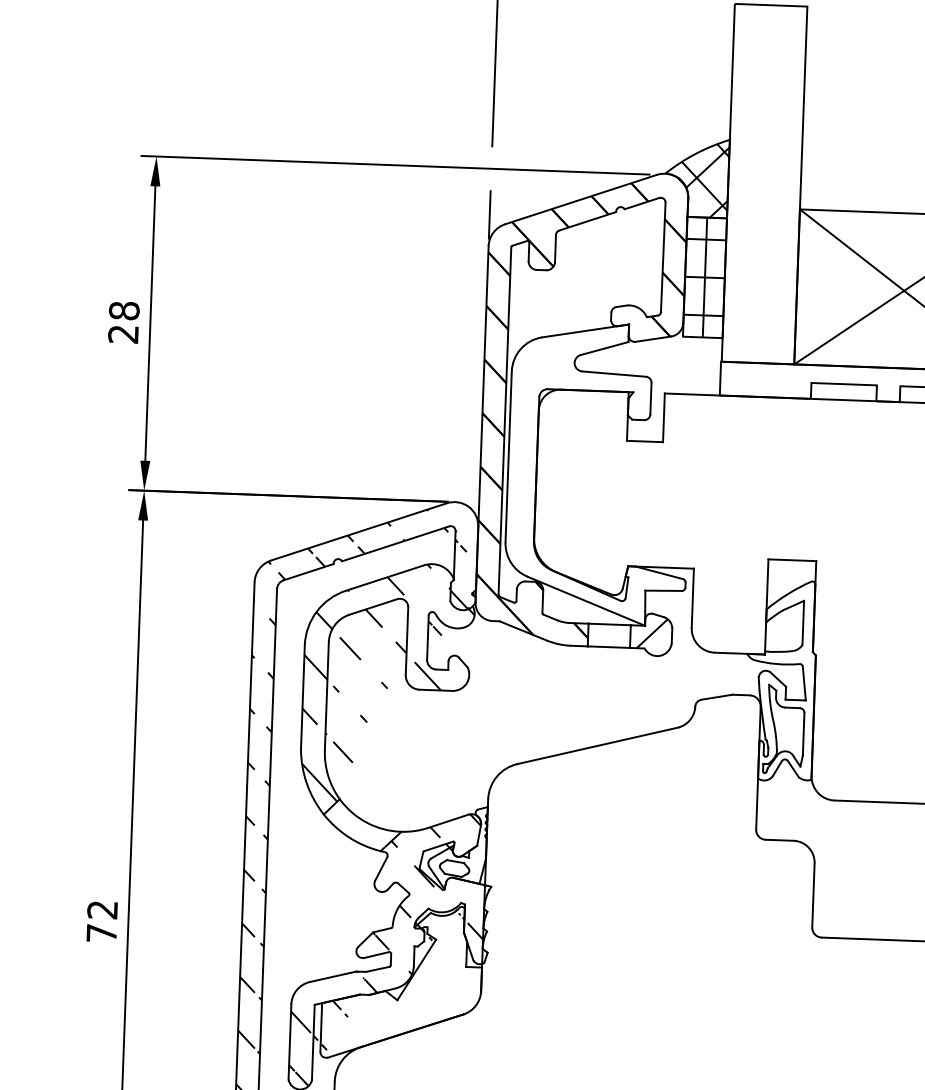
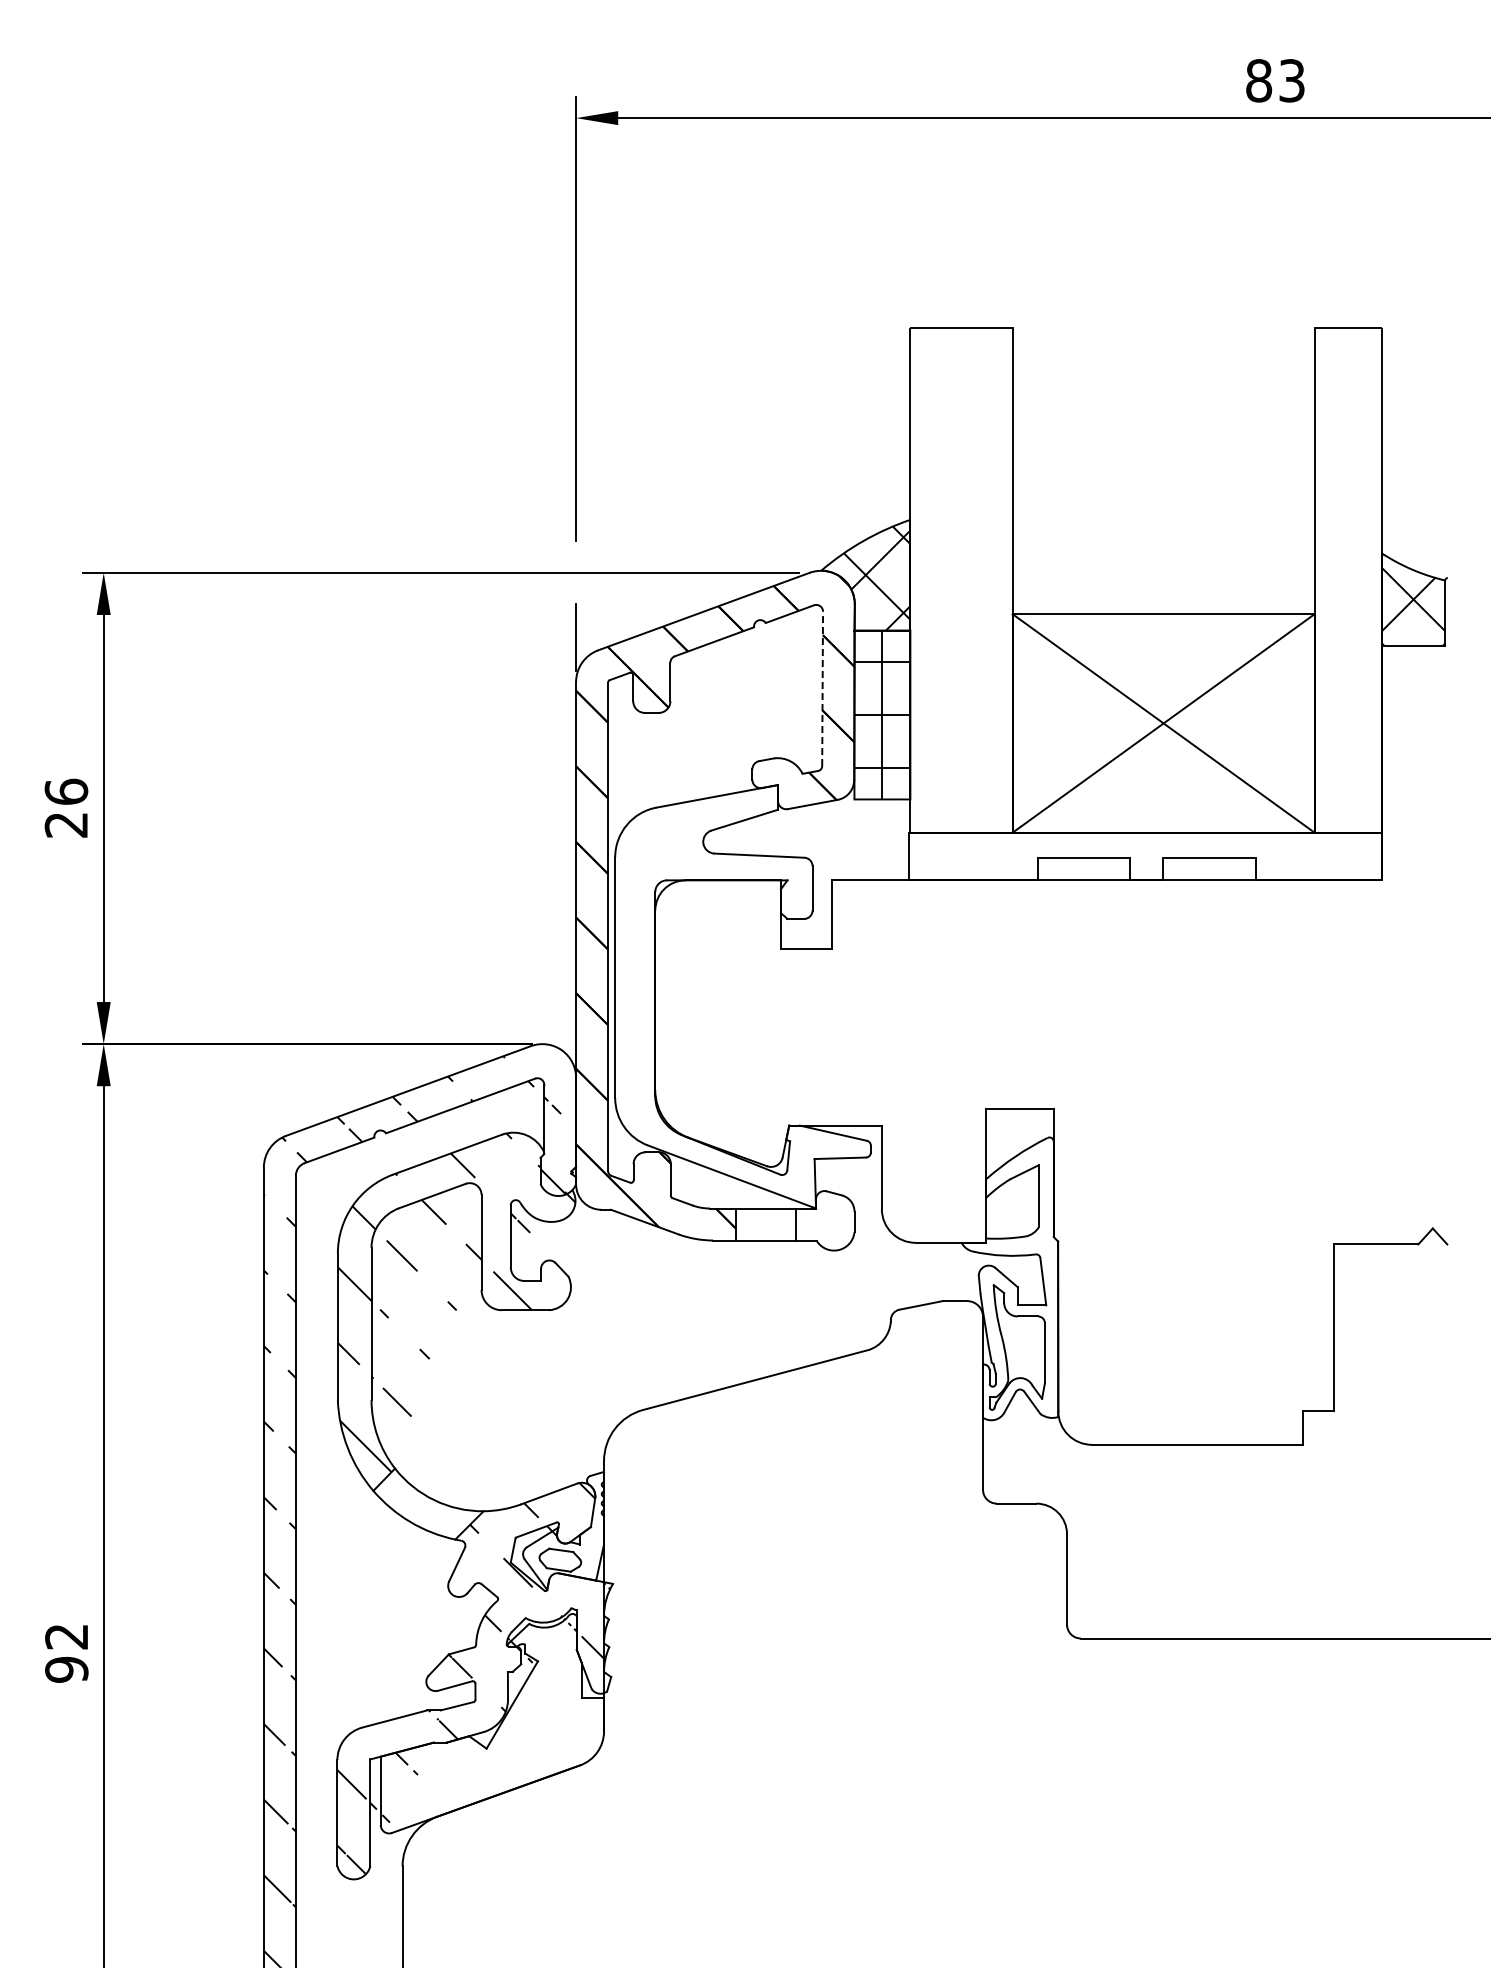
line: (663, 257) -> (822, 688), solid -> dashed
text: (124, 310) -> (66, 791), 28 -> 26
hatch: (652, 633) -> (826, 1219), removed
text: (101, 933) -> (66, 1669), 72 -> 92

